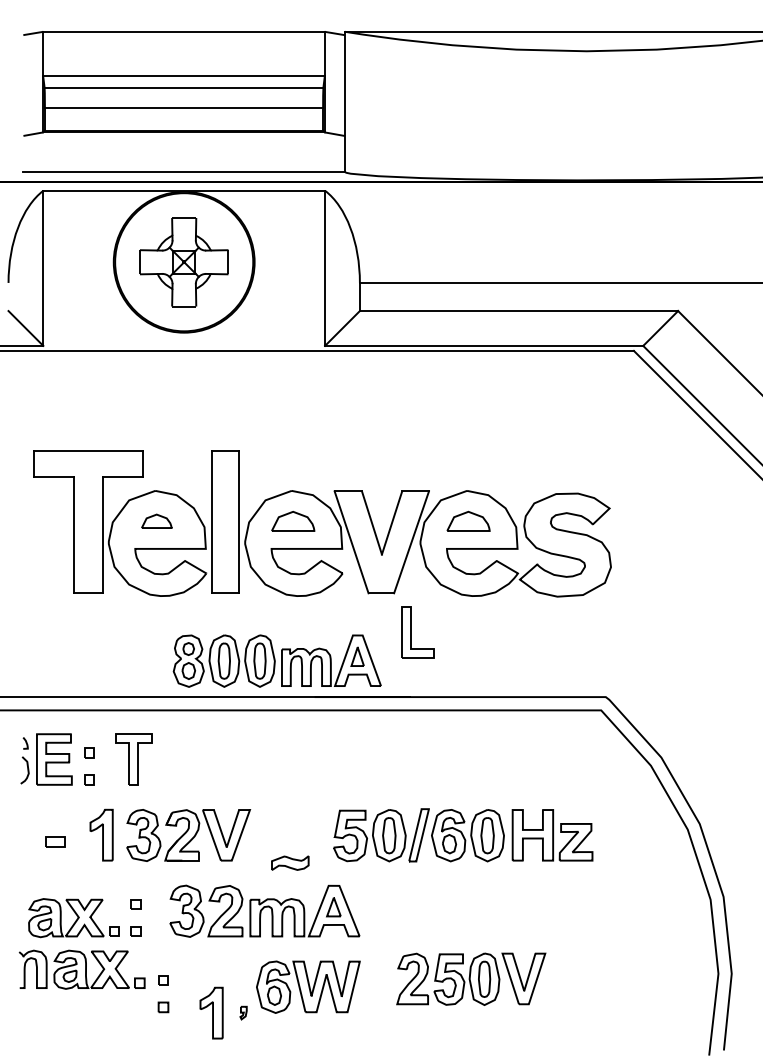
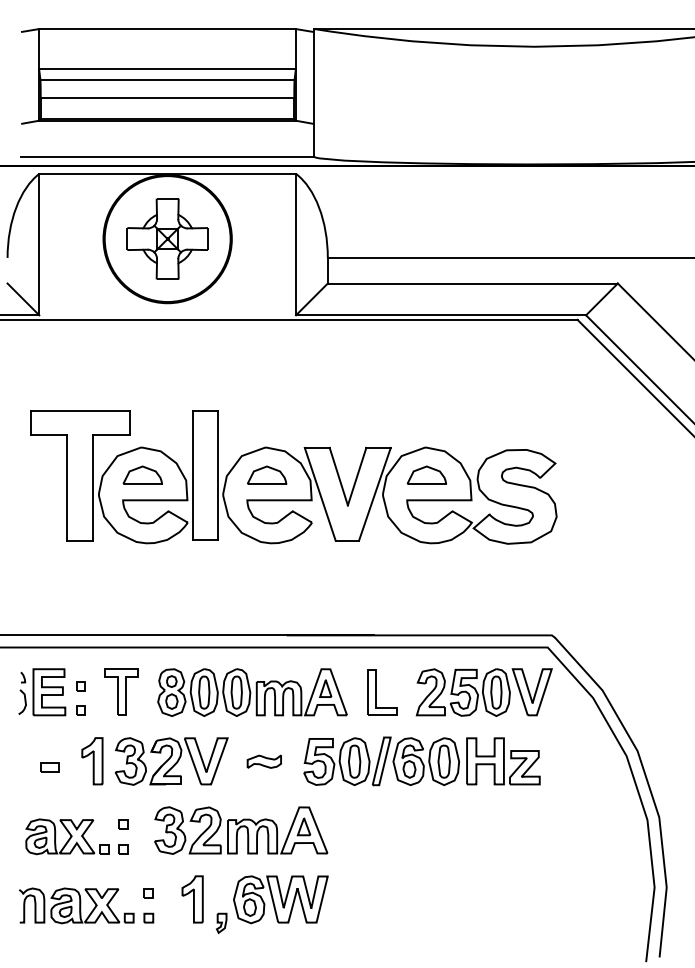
part: (156, 520) -> (142, 474), size x1.43
part: (417, 632) -> (382, 692), moved
part: (277, 661) -> (252, 692), moved
part: (289, 862) -> (263, 761), moved
part: (81, 969) -> (76, 905), moved
part: (470, 979) -> (483, 692), moved
part: (211, 1013) -> (192, 899), moved
part: (243, 1013) -> (221, 923), size x1.67

